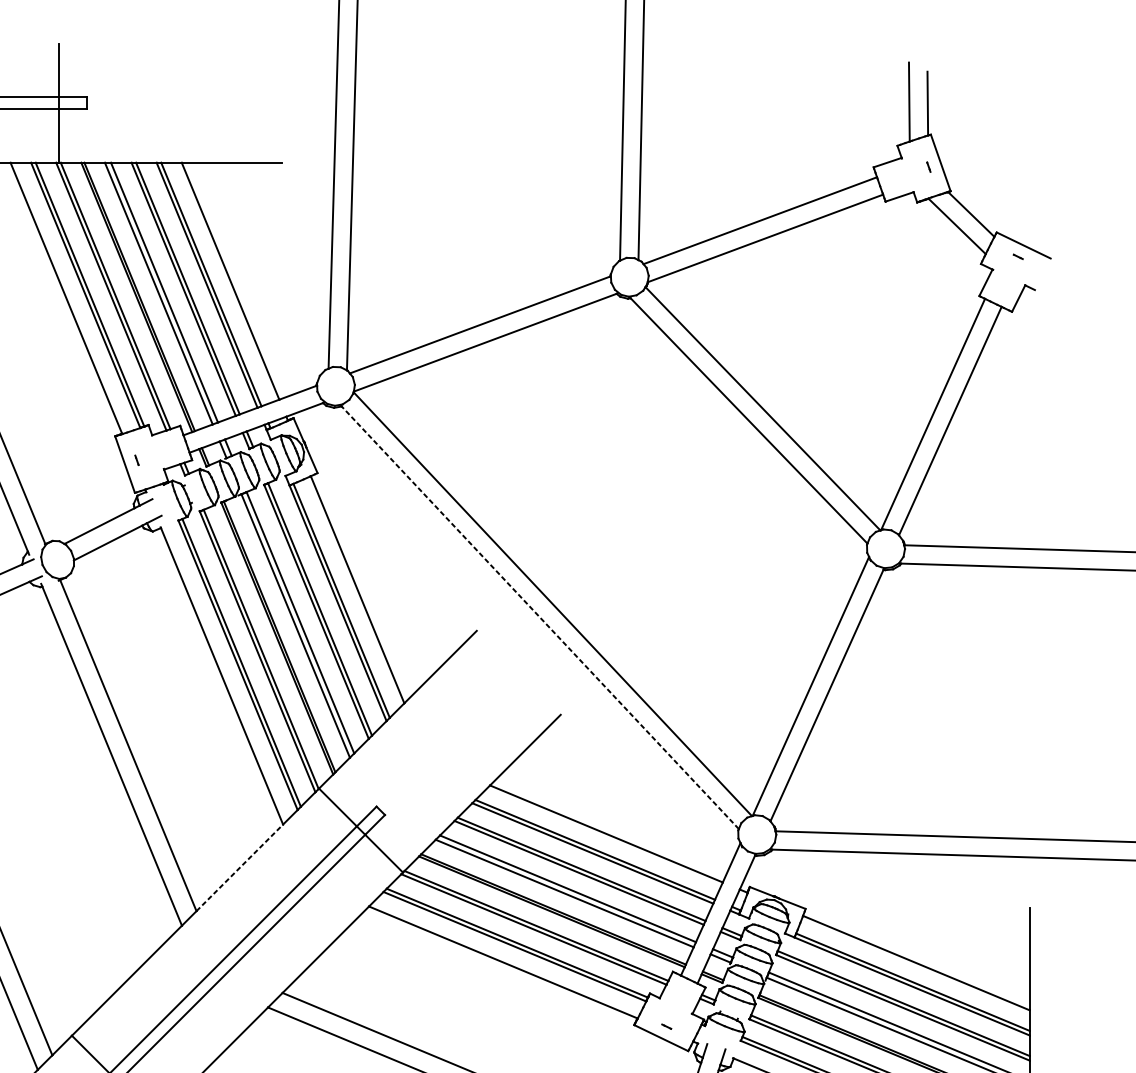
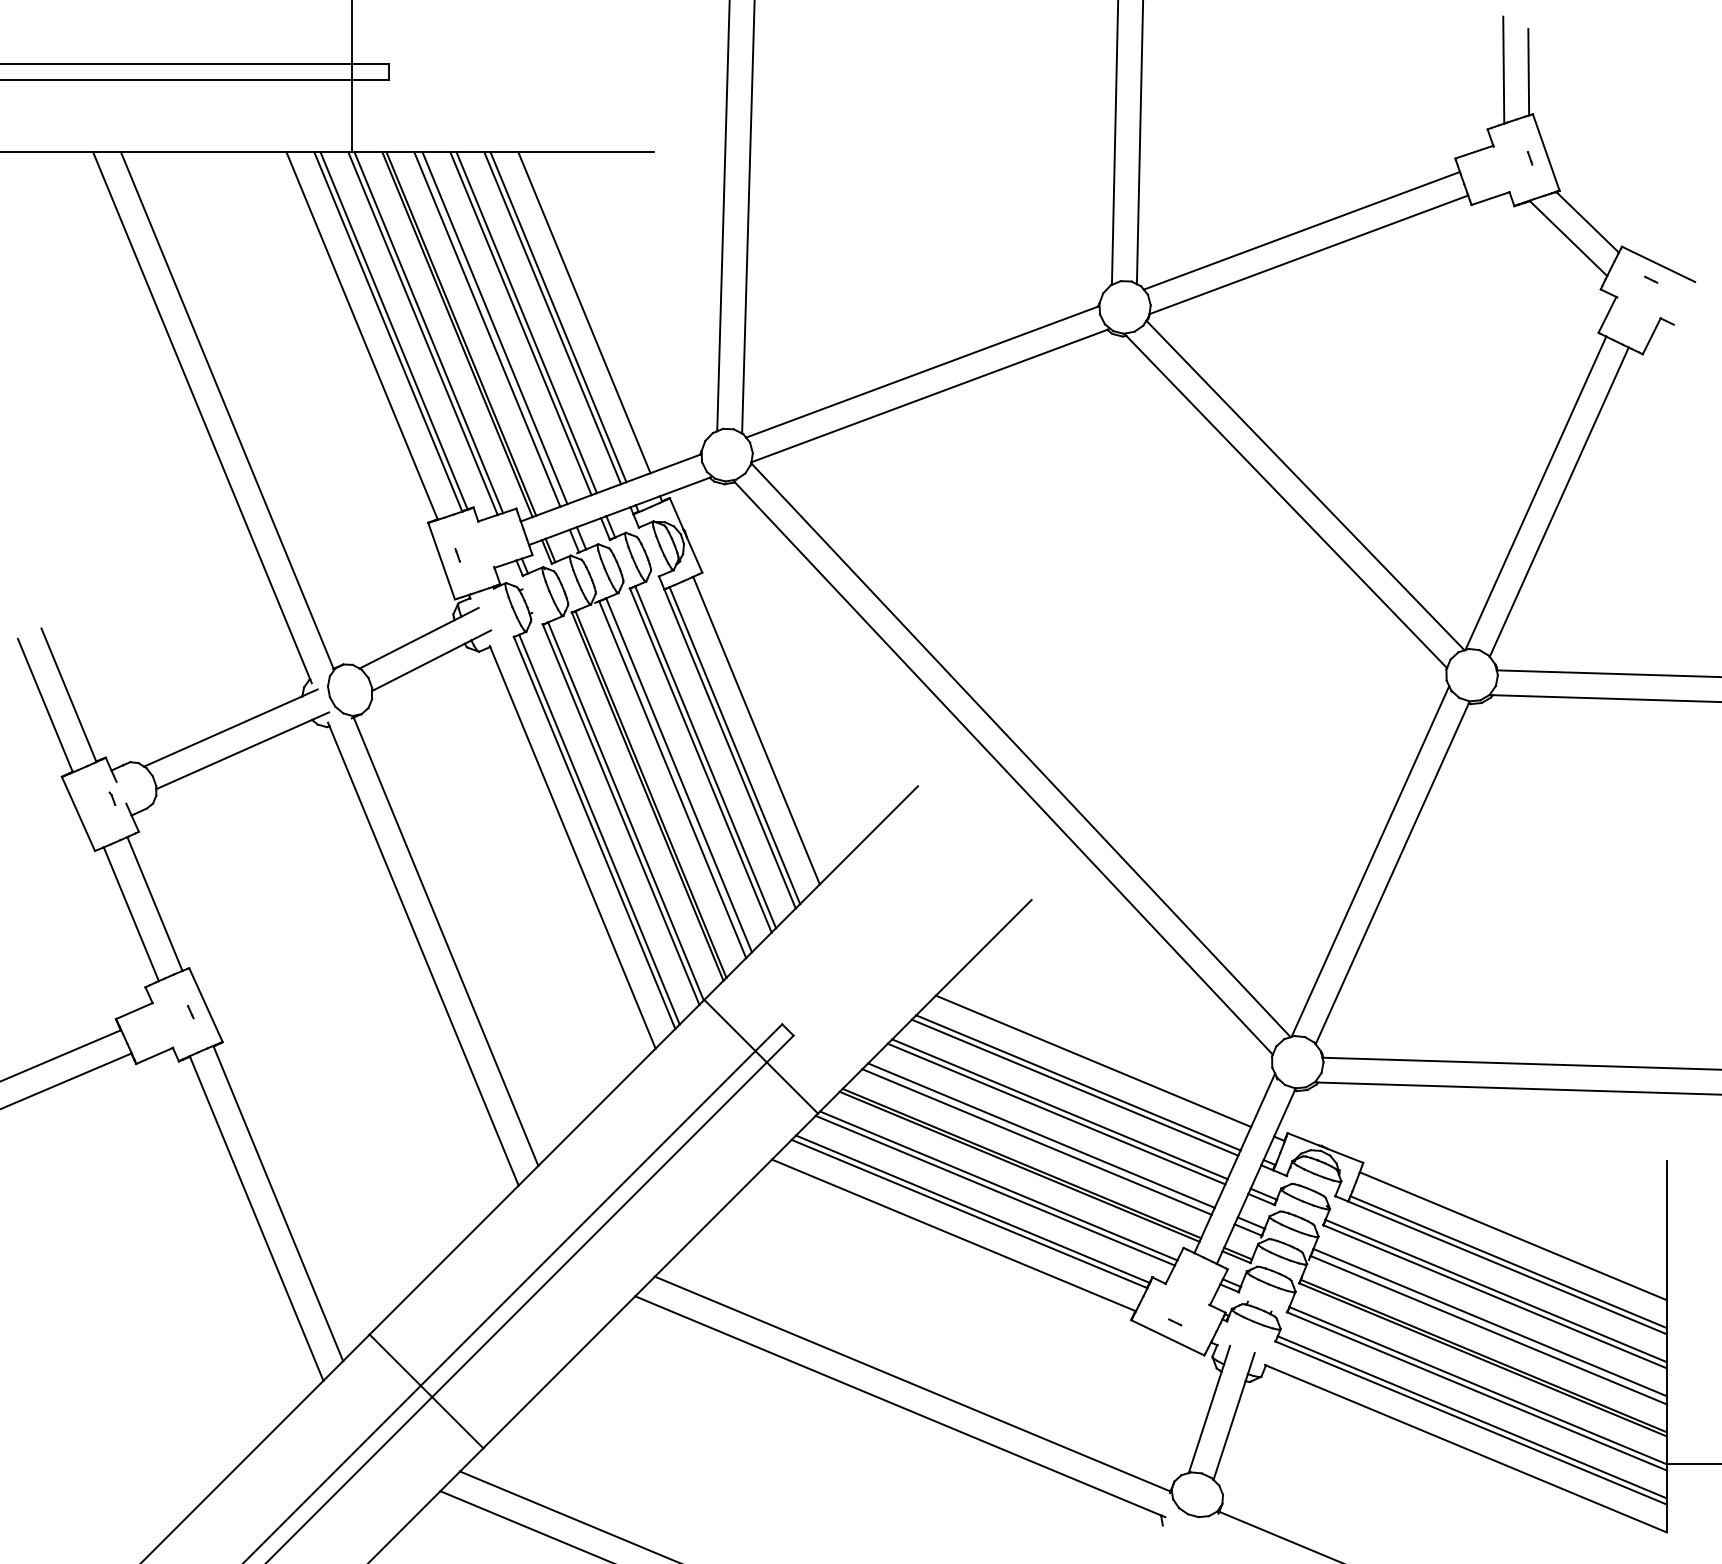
line: (539, 617) -> (1003, 768), dashed -> solid
line: (239, 868) -> (596, 1107), dashed -> solid

